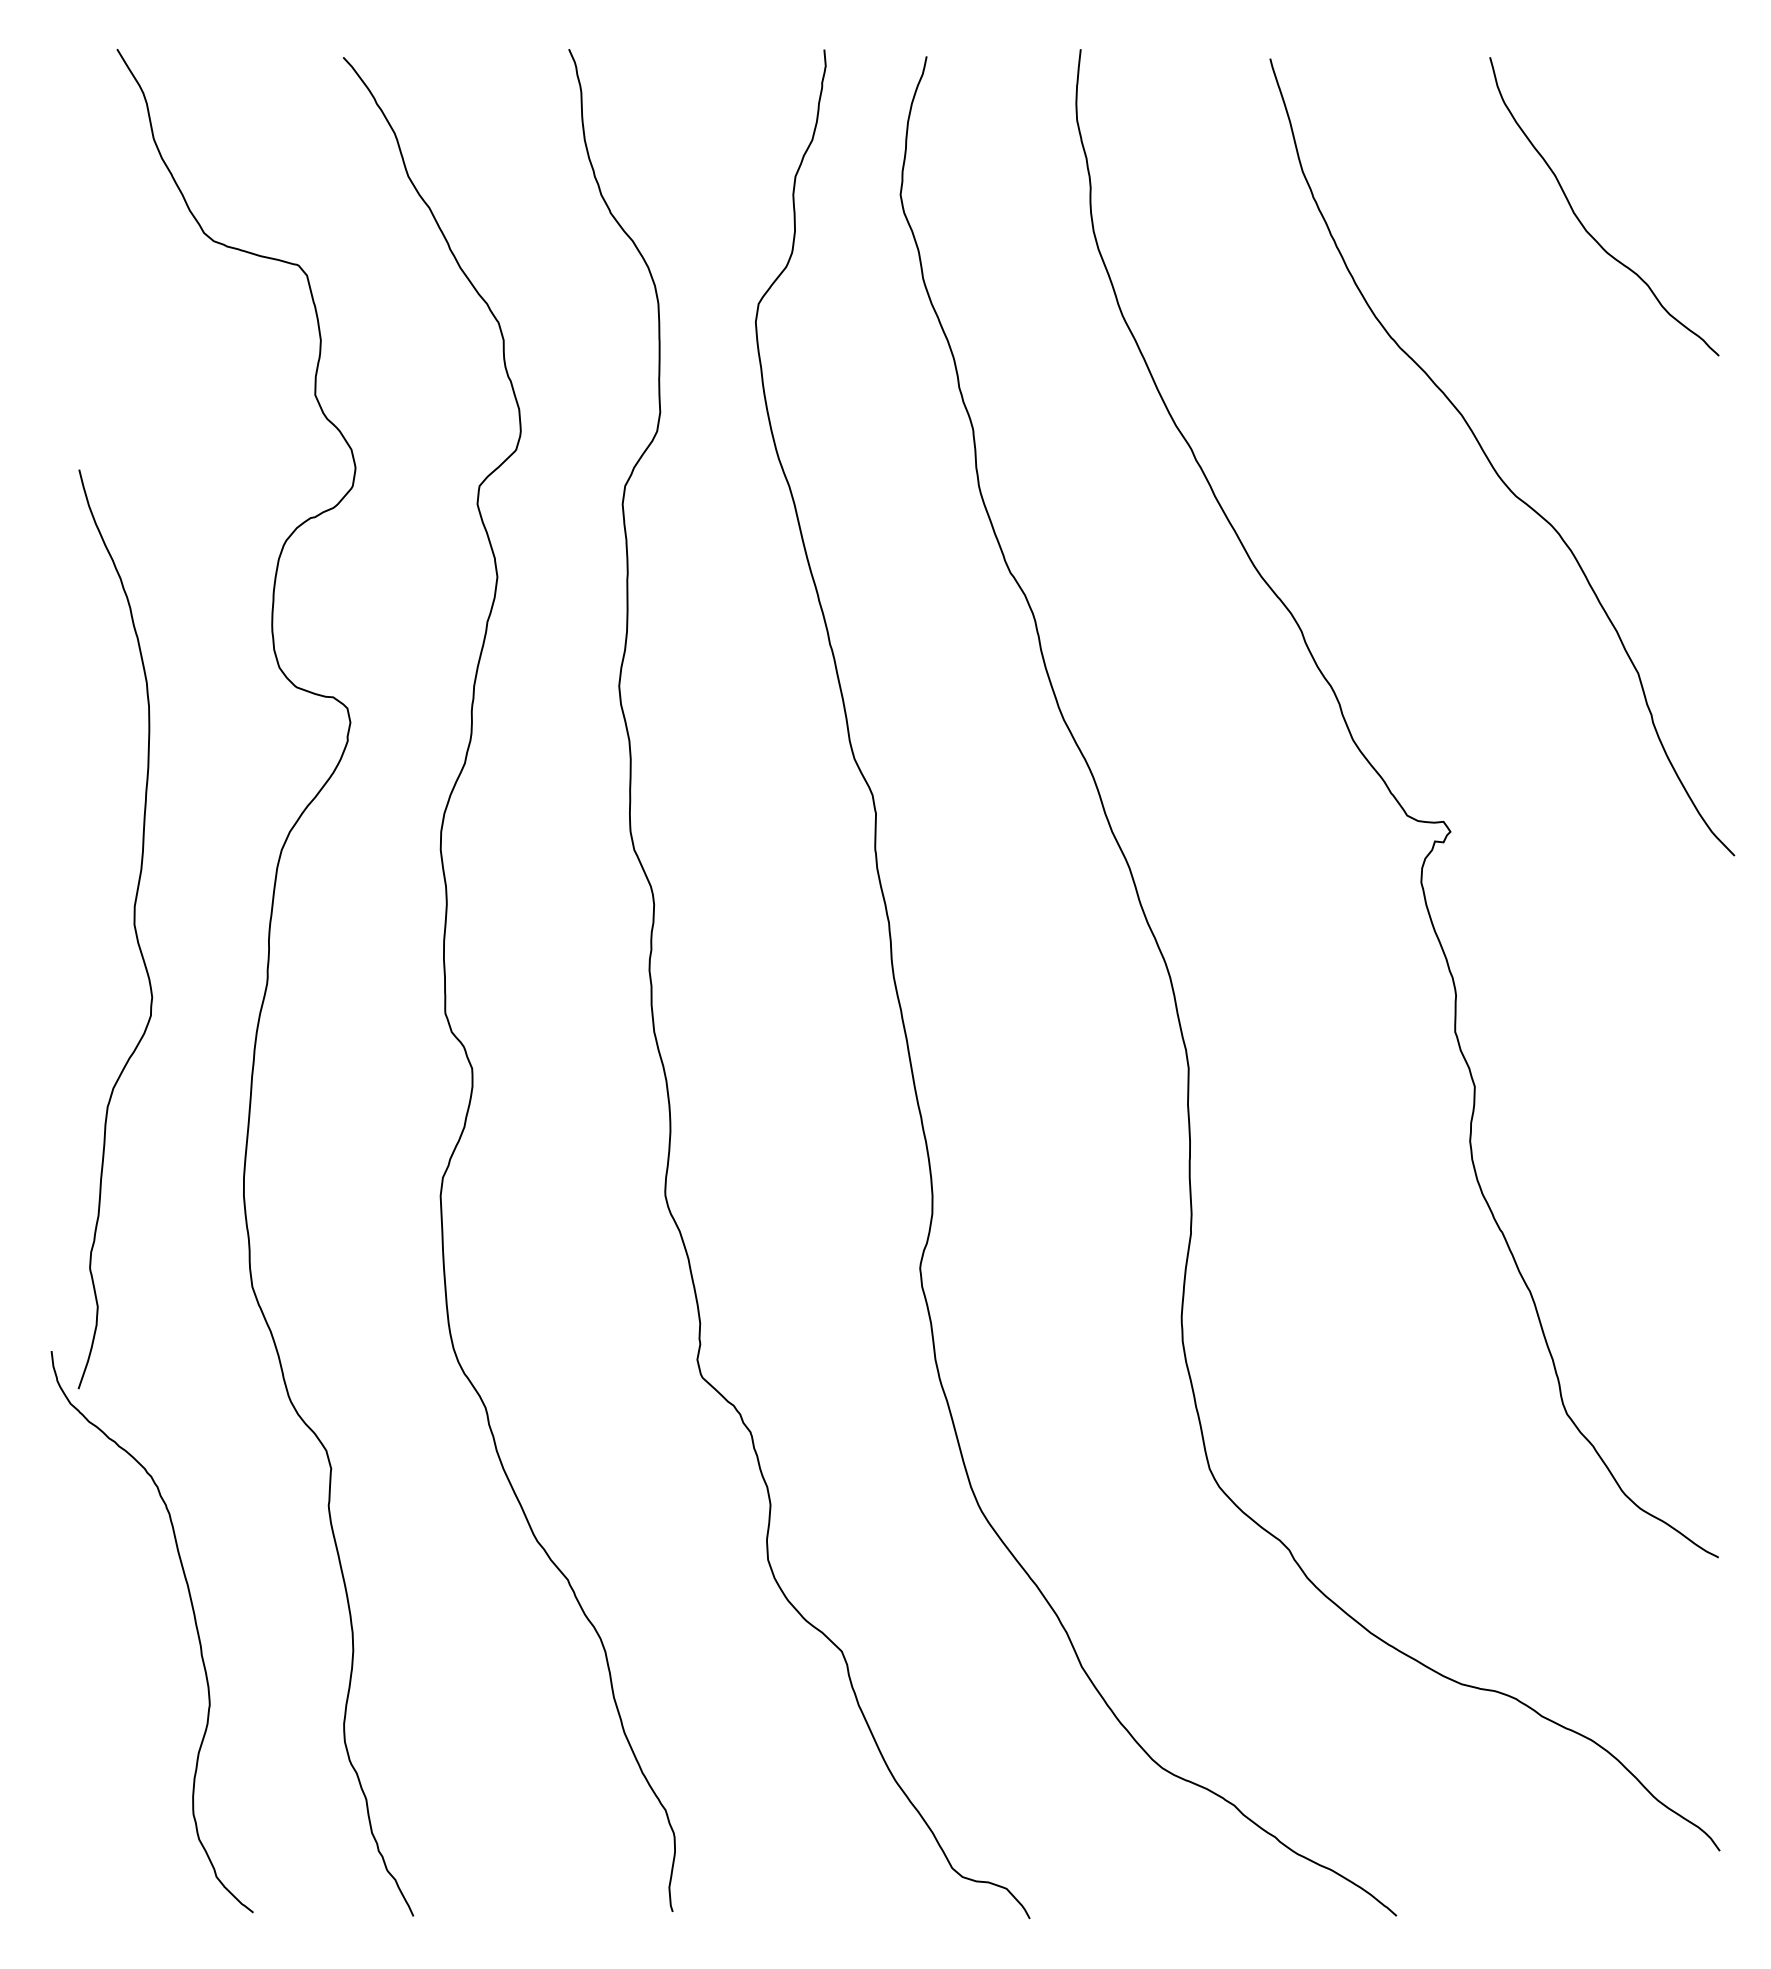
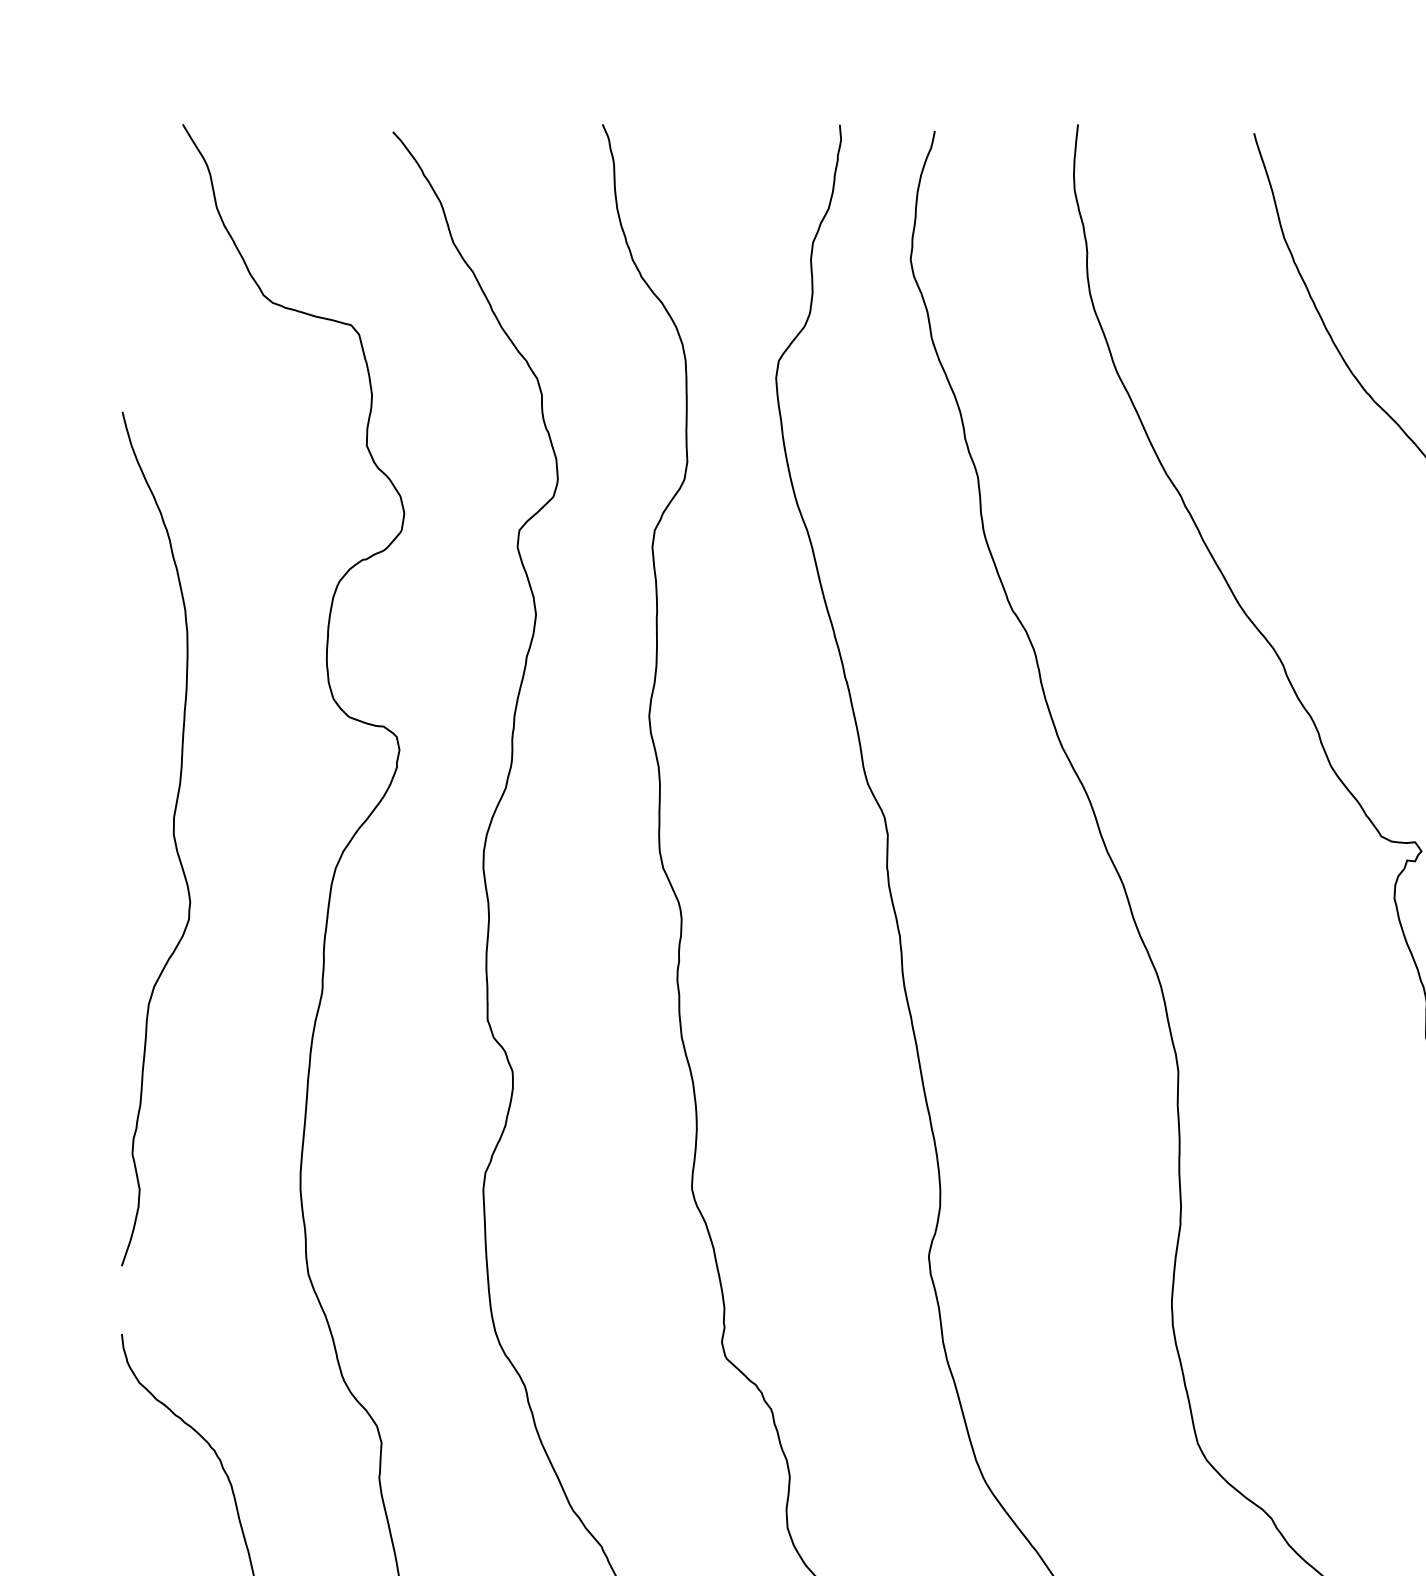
curve: (133, 925) -> (172, 835), moved

